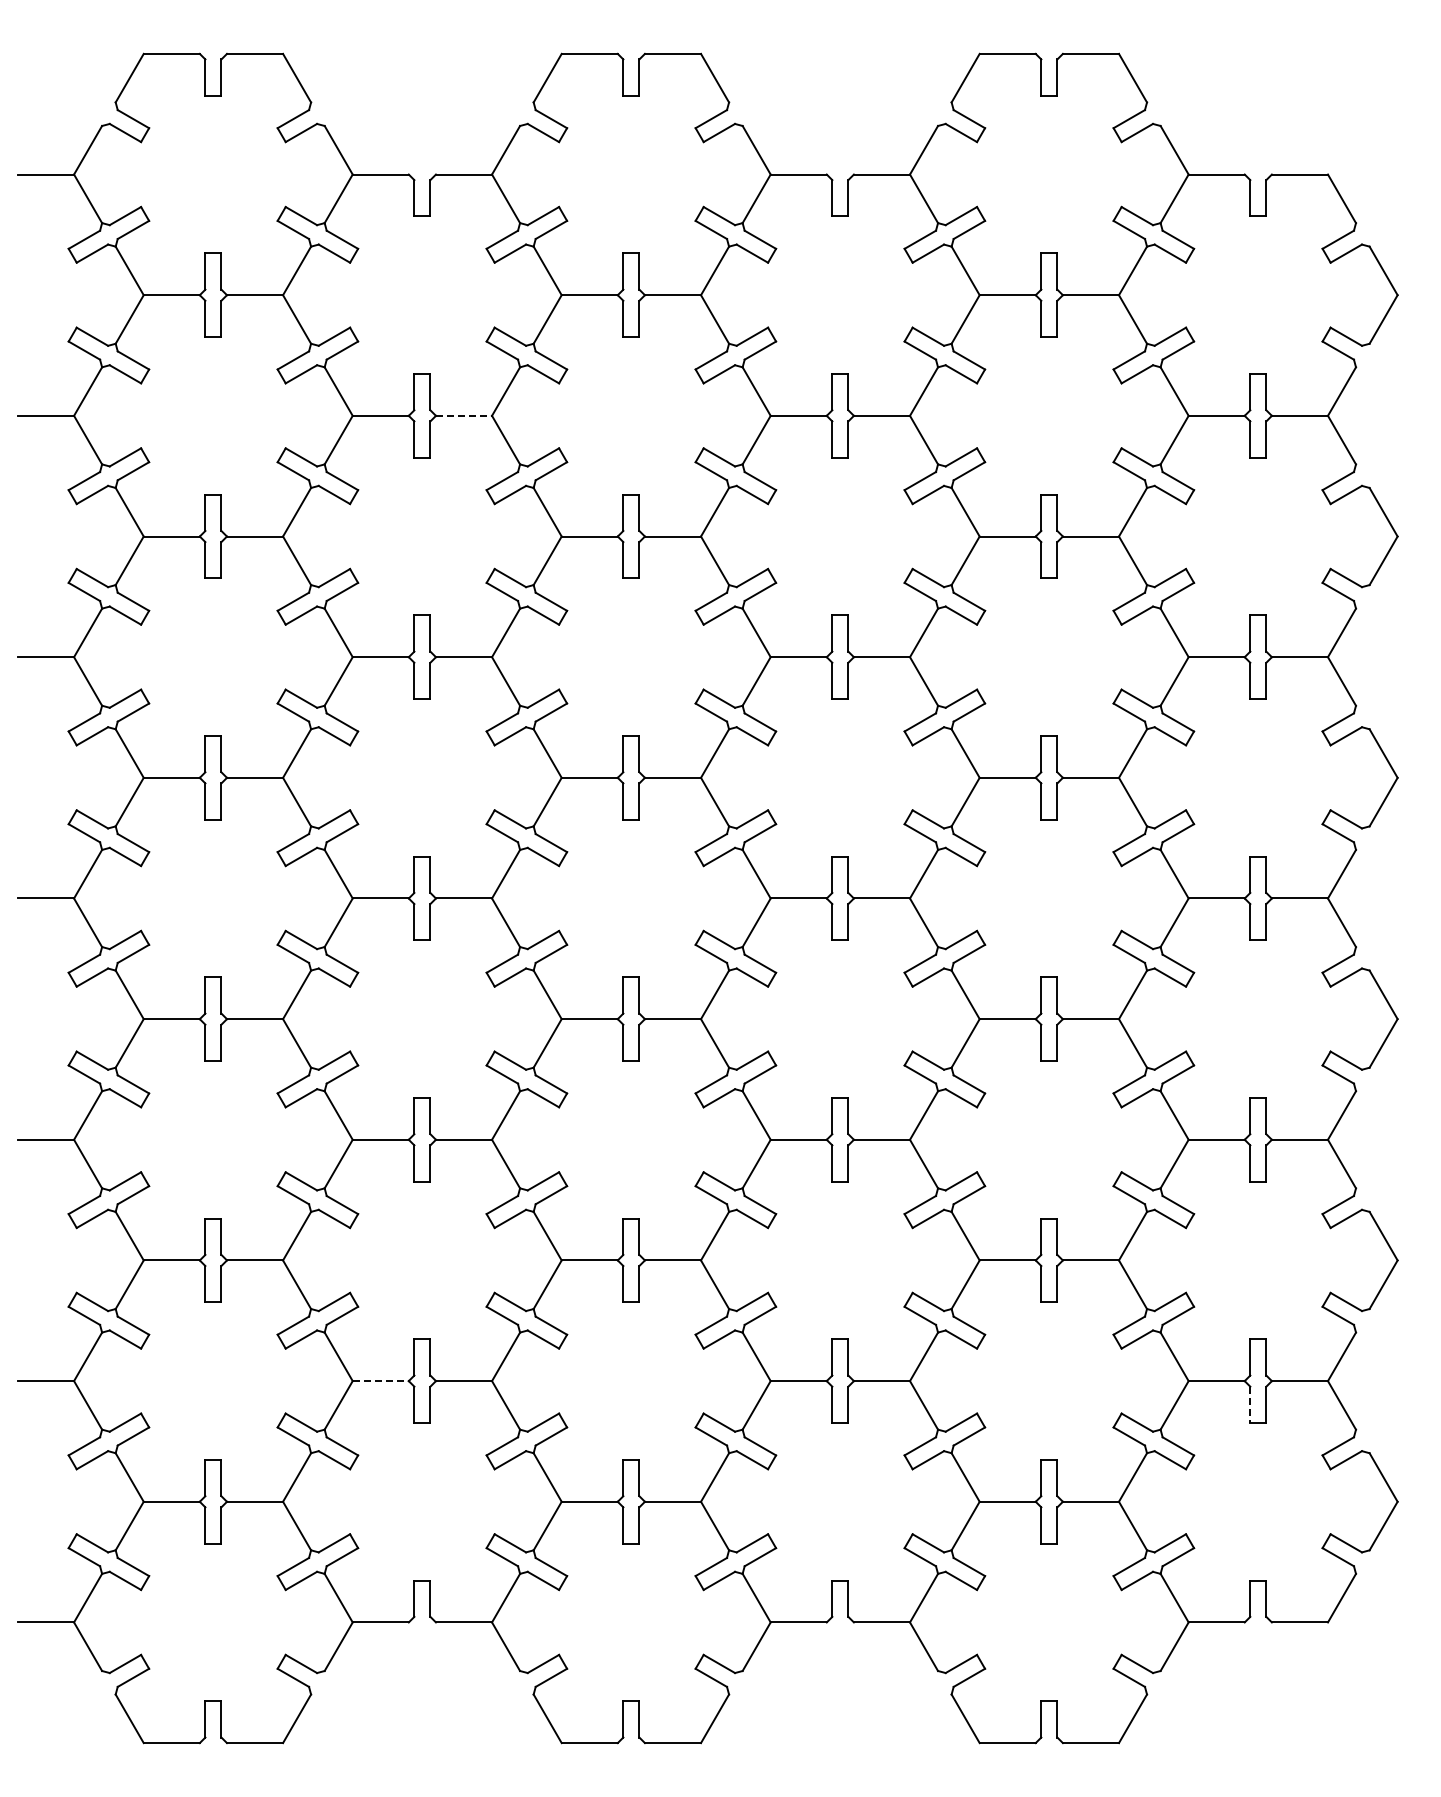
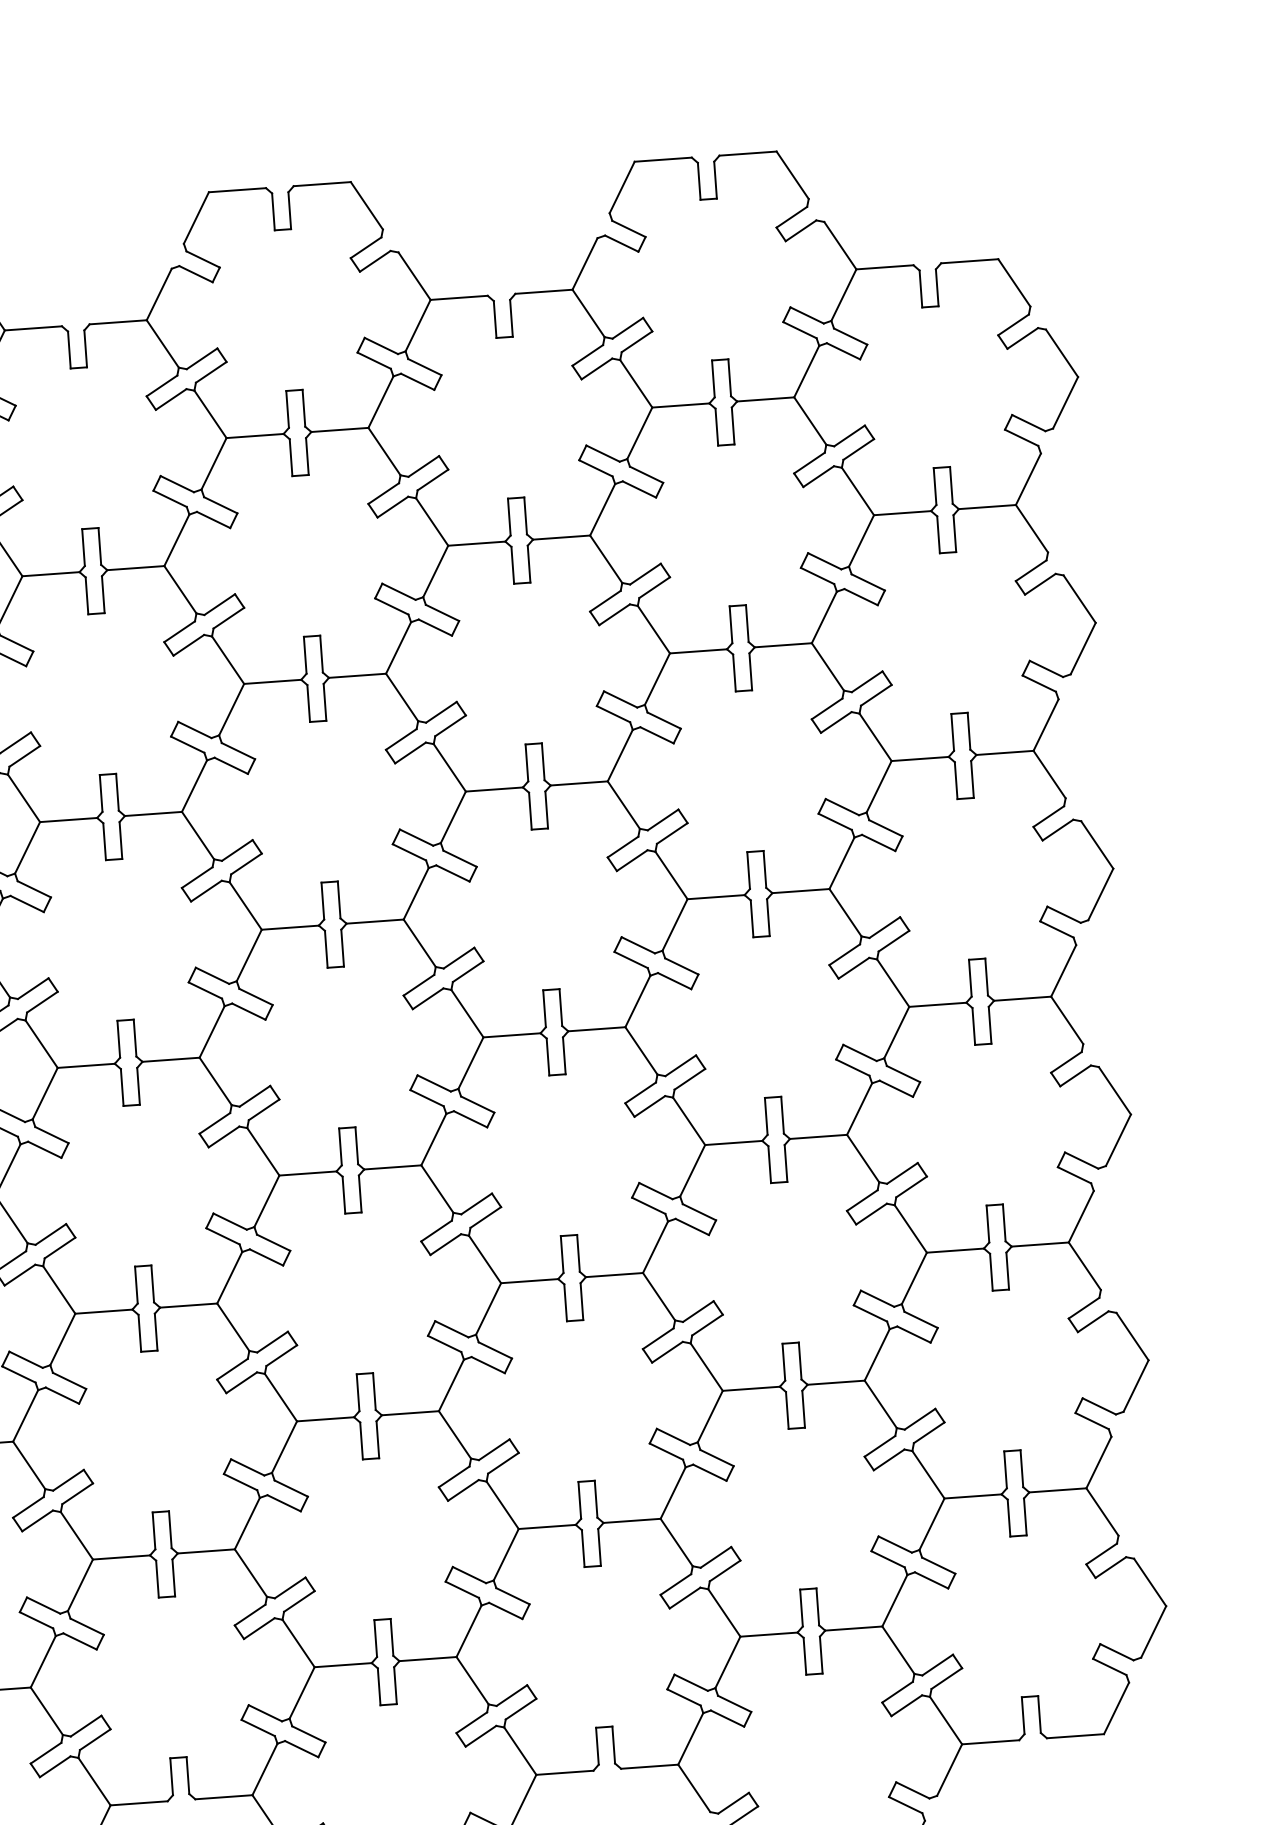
line: (464, 415) -> (136, 567), dashed -> solid
line: (381, 1381) -> (122, 1557), dashed -> solid
line: (1250, 1405) -> (1009, 1518), dashed -> solid

